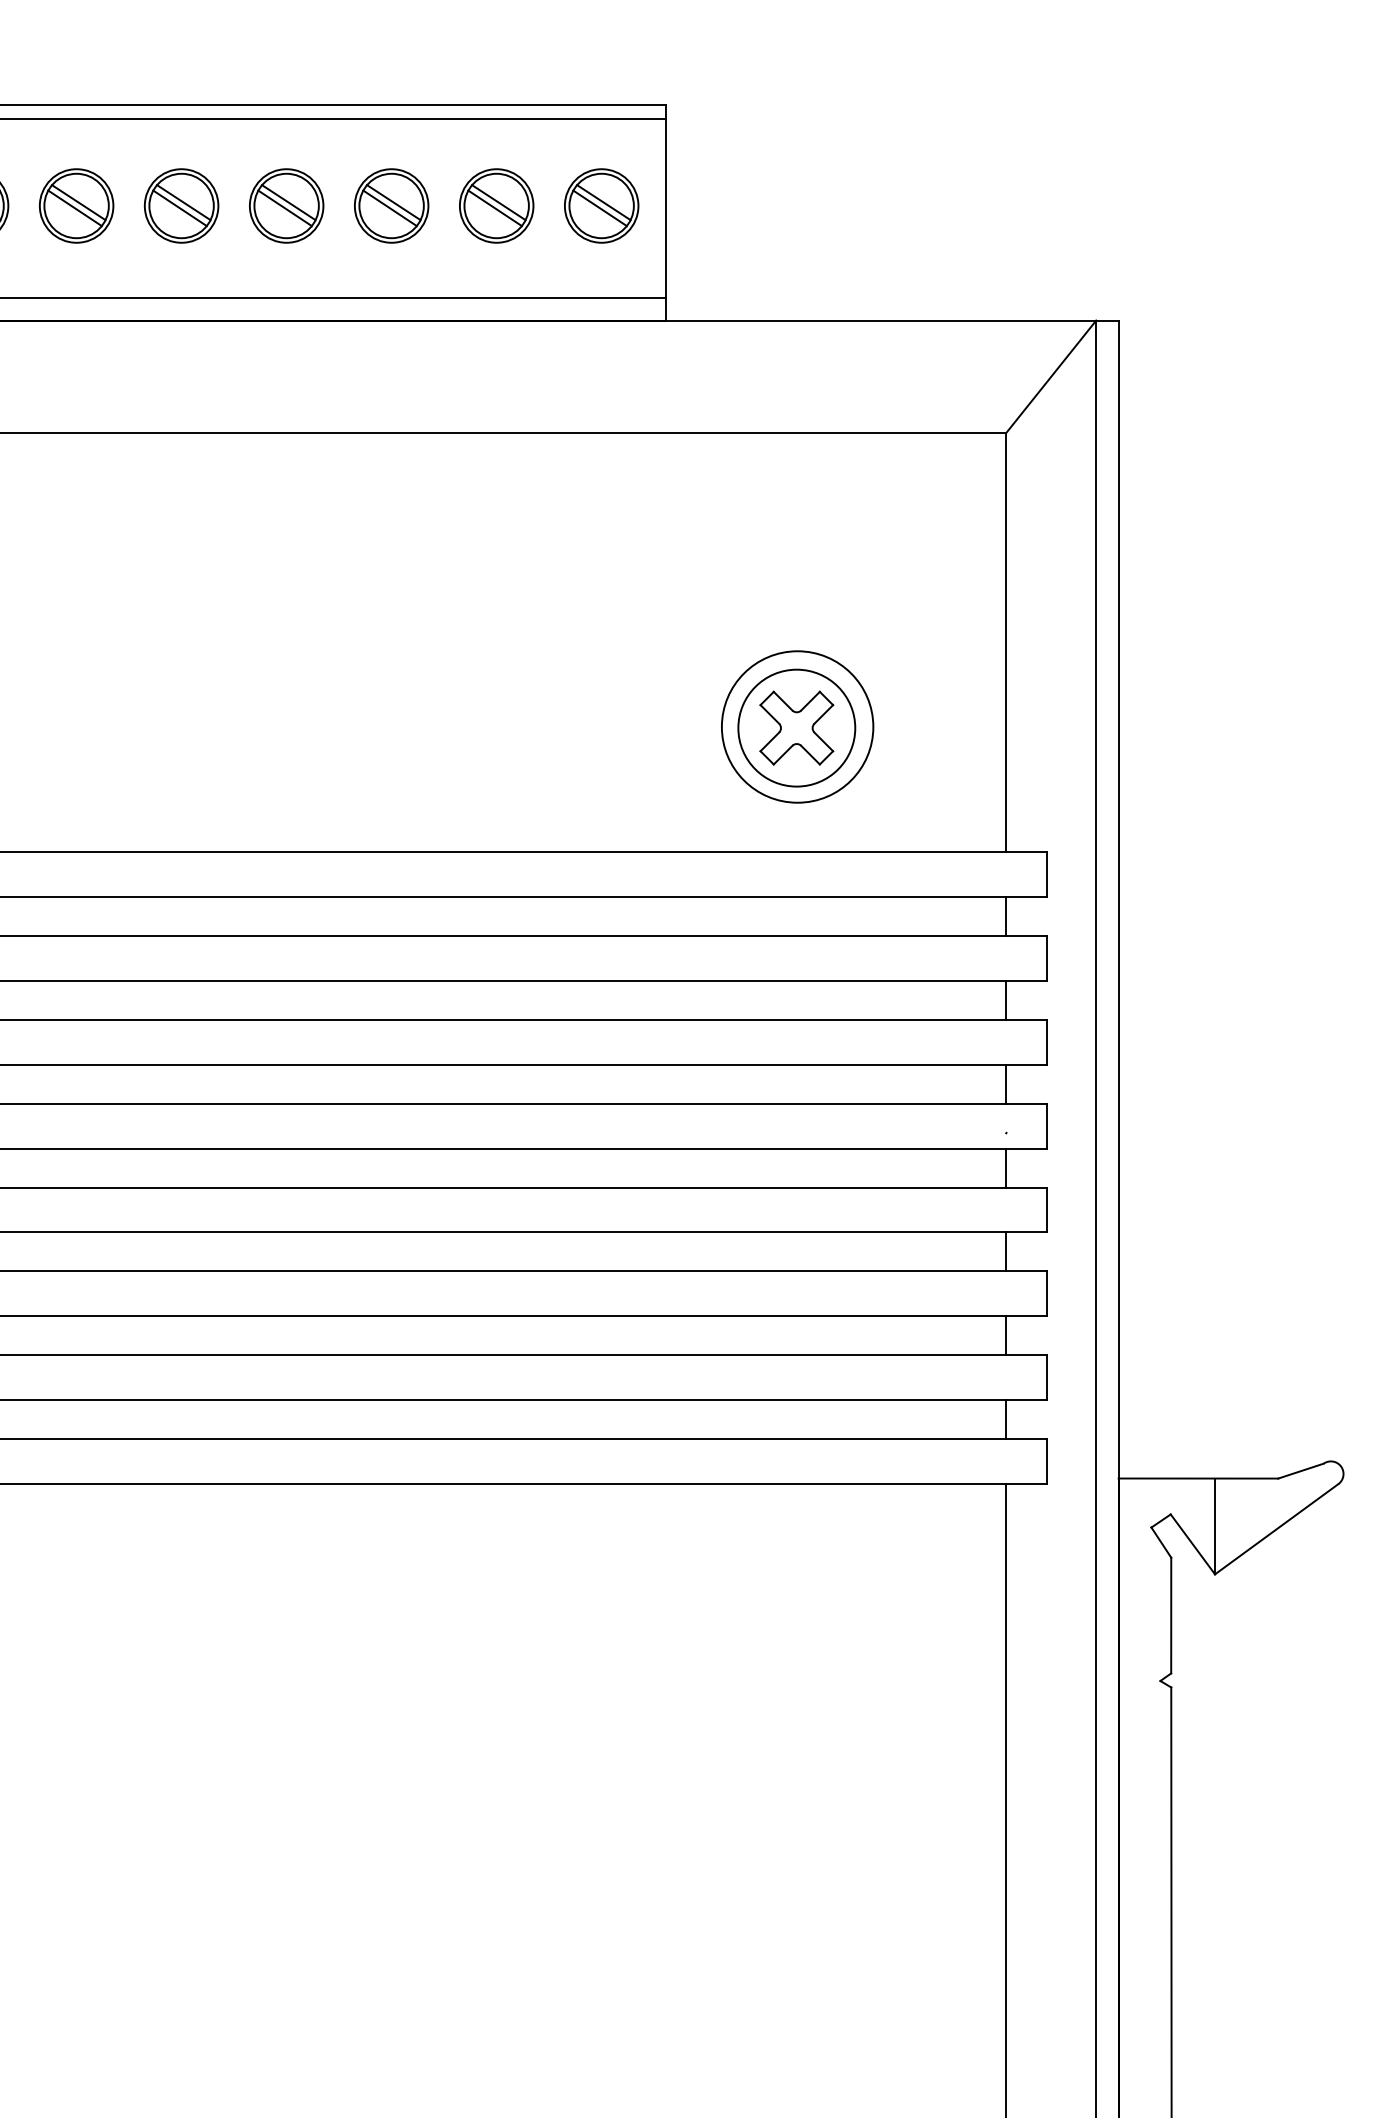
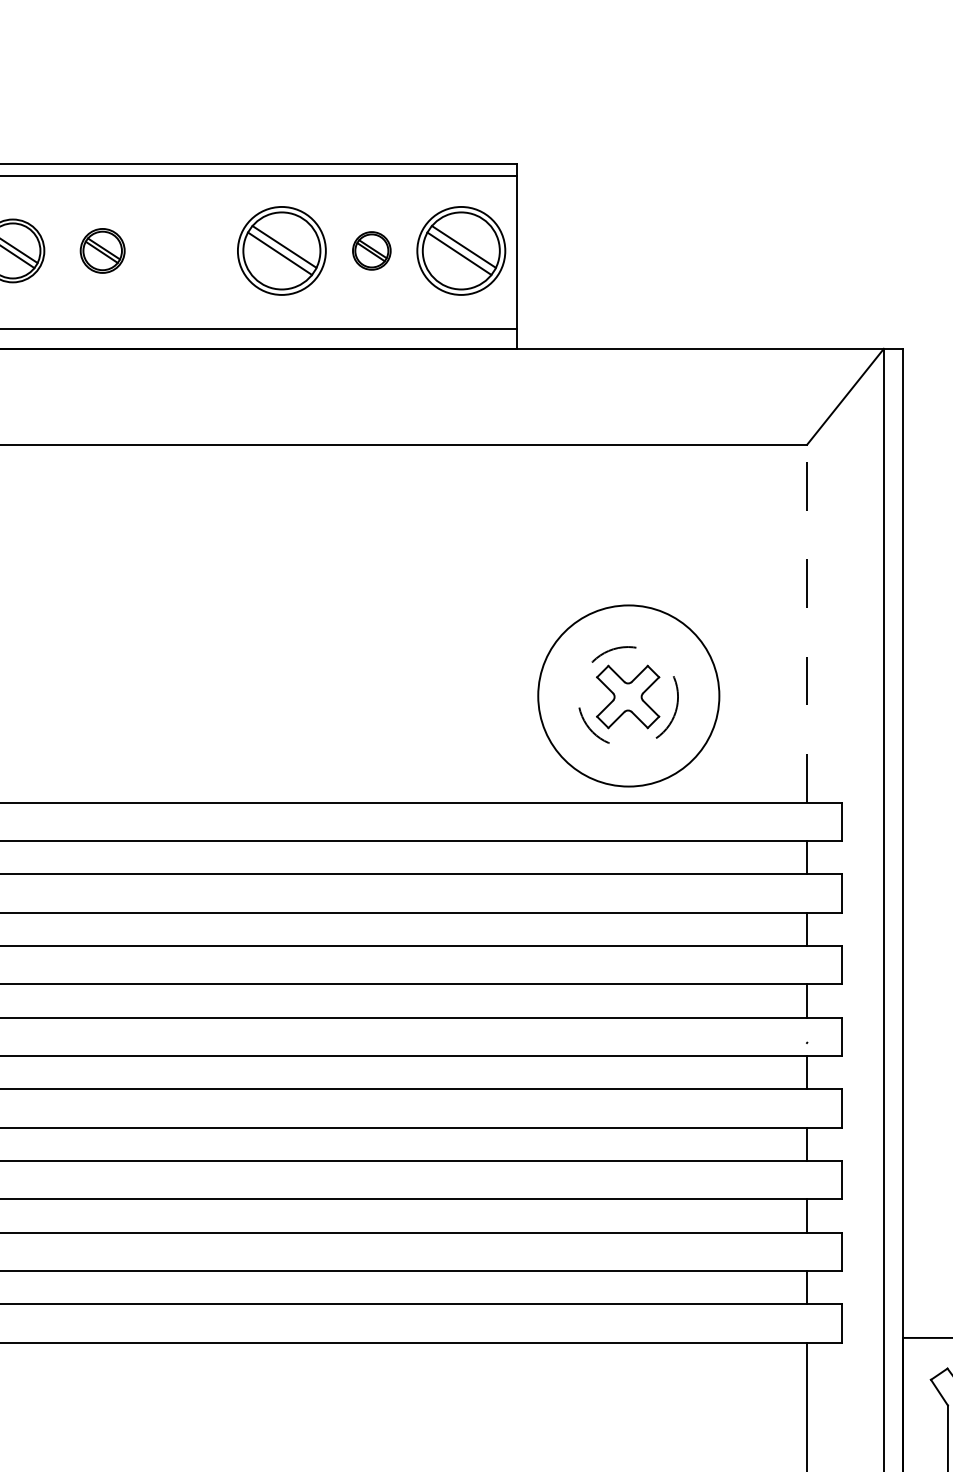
part: (181, 205) -> (102, 250), size x0.7
part: (286, 205) -> (192, 250), removed
part: (391, 205) -> (281, 250), size x1.4
part: (496, 205) -> (371, 250), size x0.6
part: (601, 205) -> (461, 250), size x1.4
line: (1006, 642) -> (807, 623), solid -> dashed
circle: (797, 726) -> (628, 695), size x1.4
circle: (796, 727) -> (627, 696), solid -> dashed

